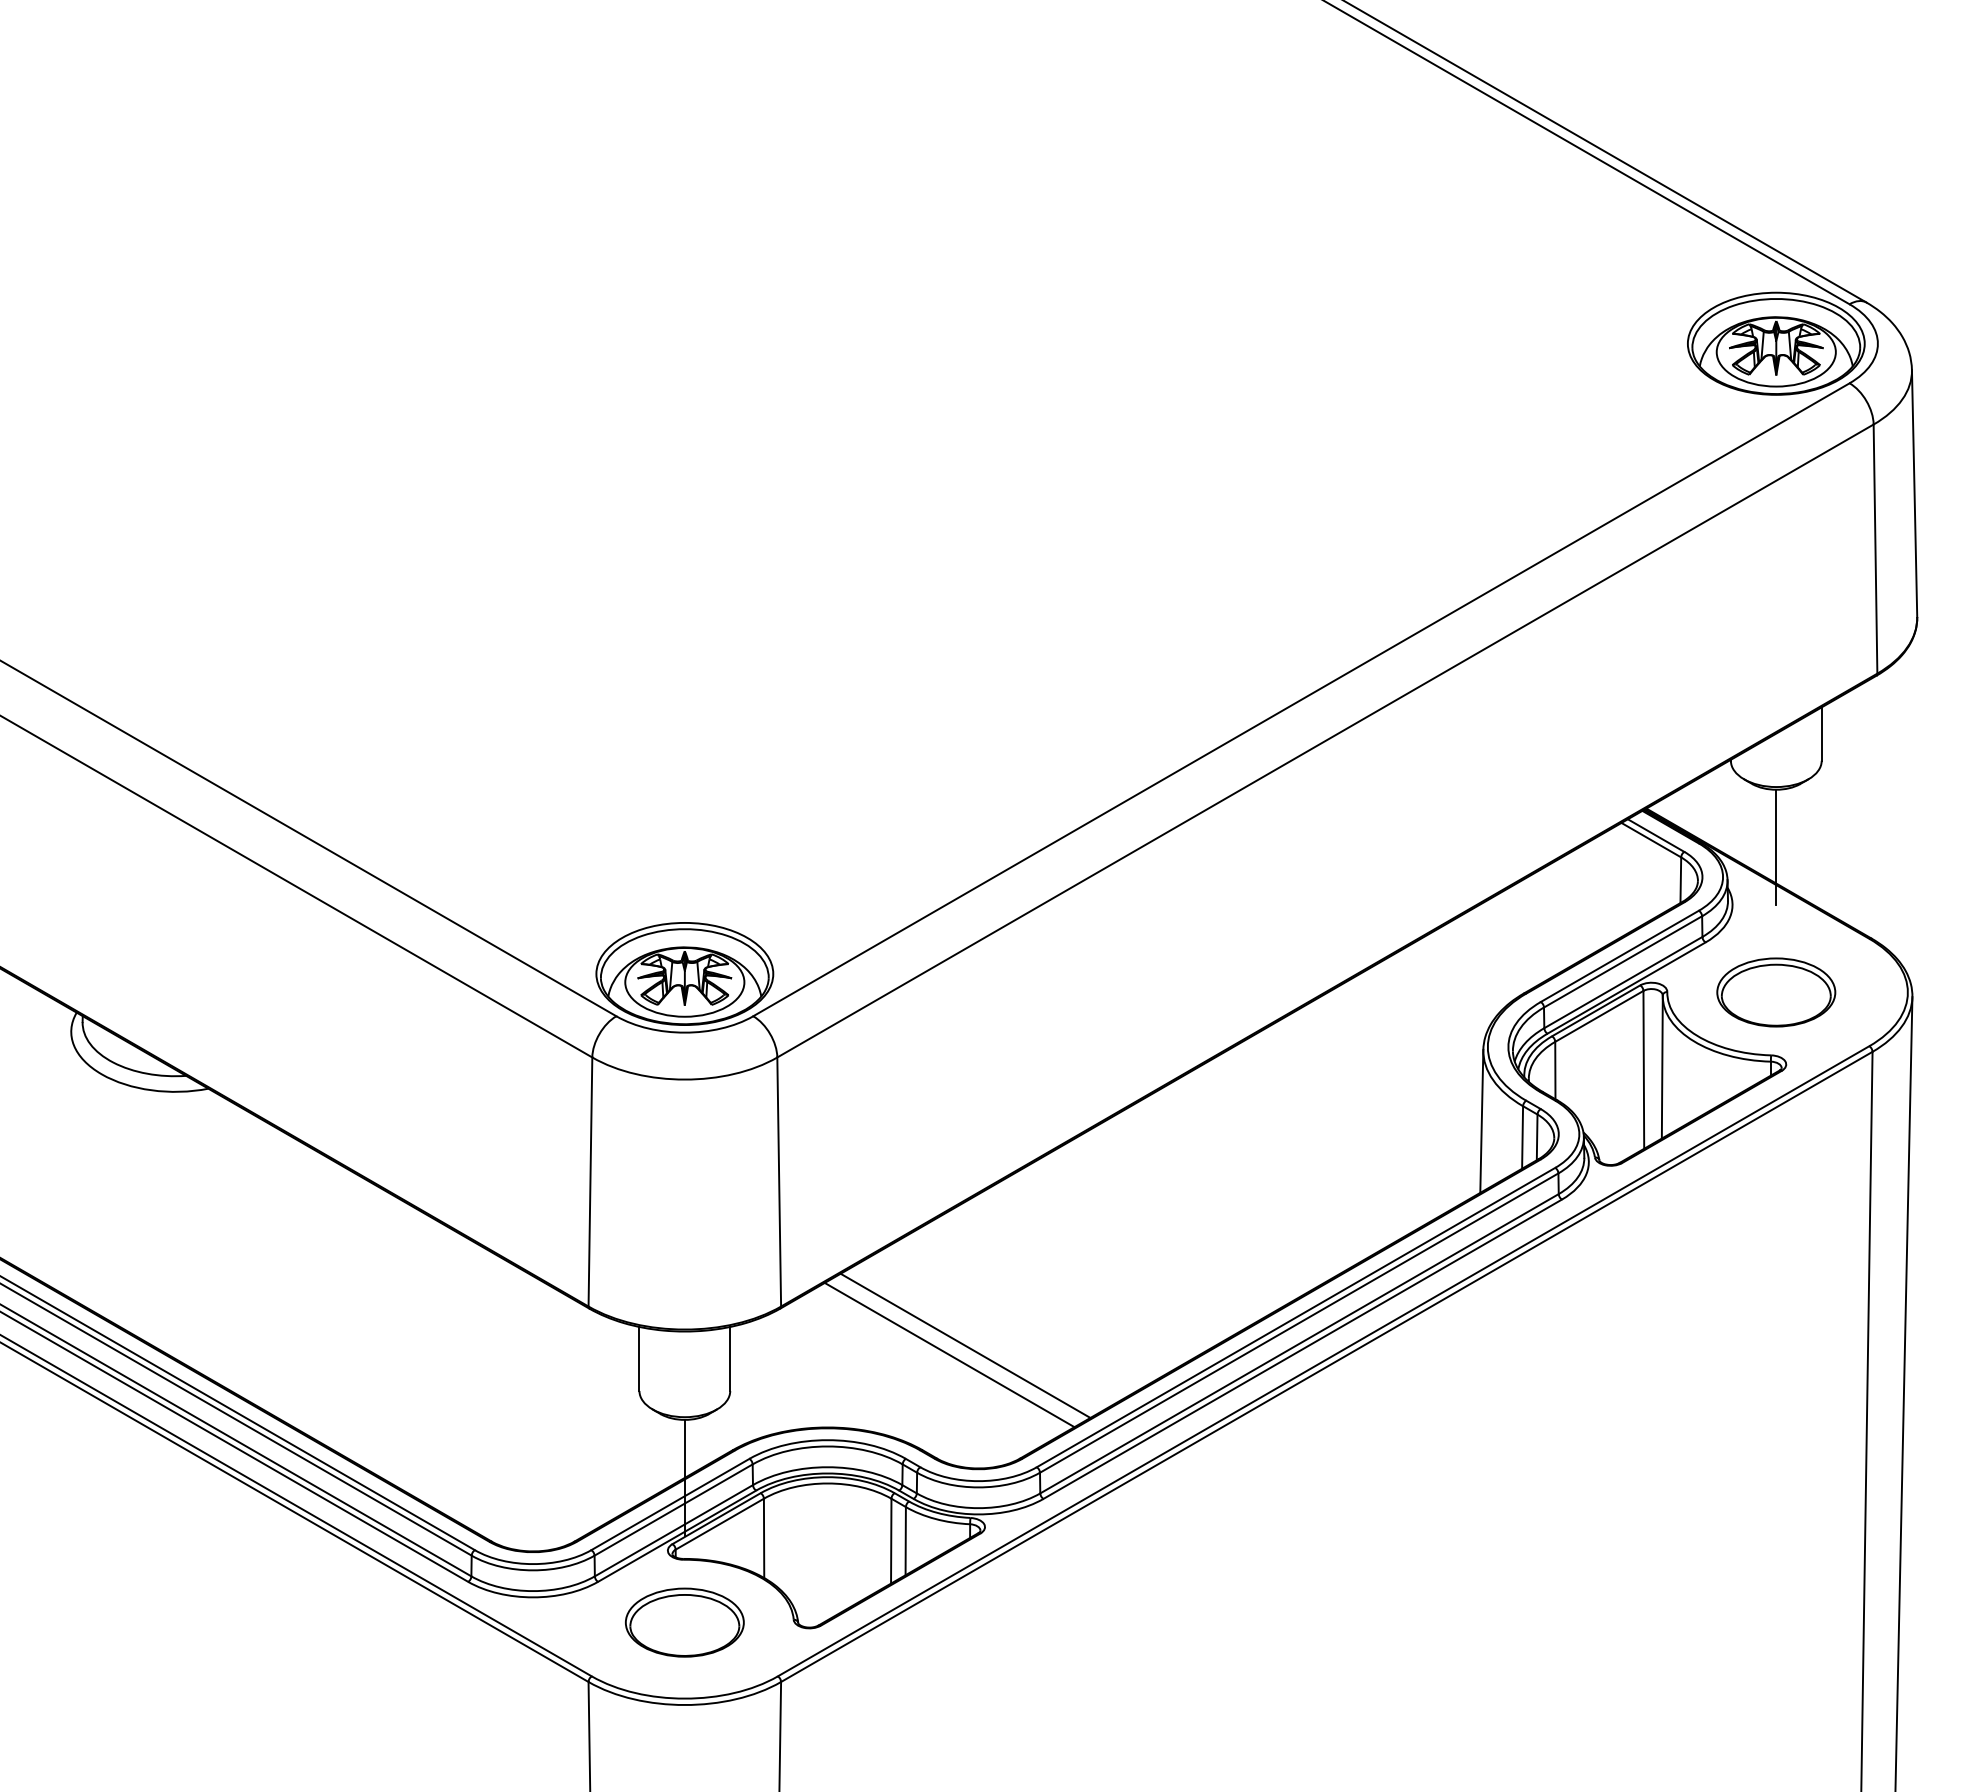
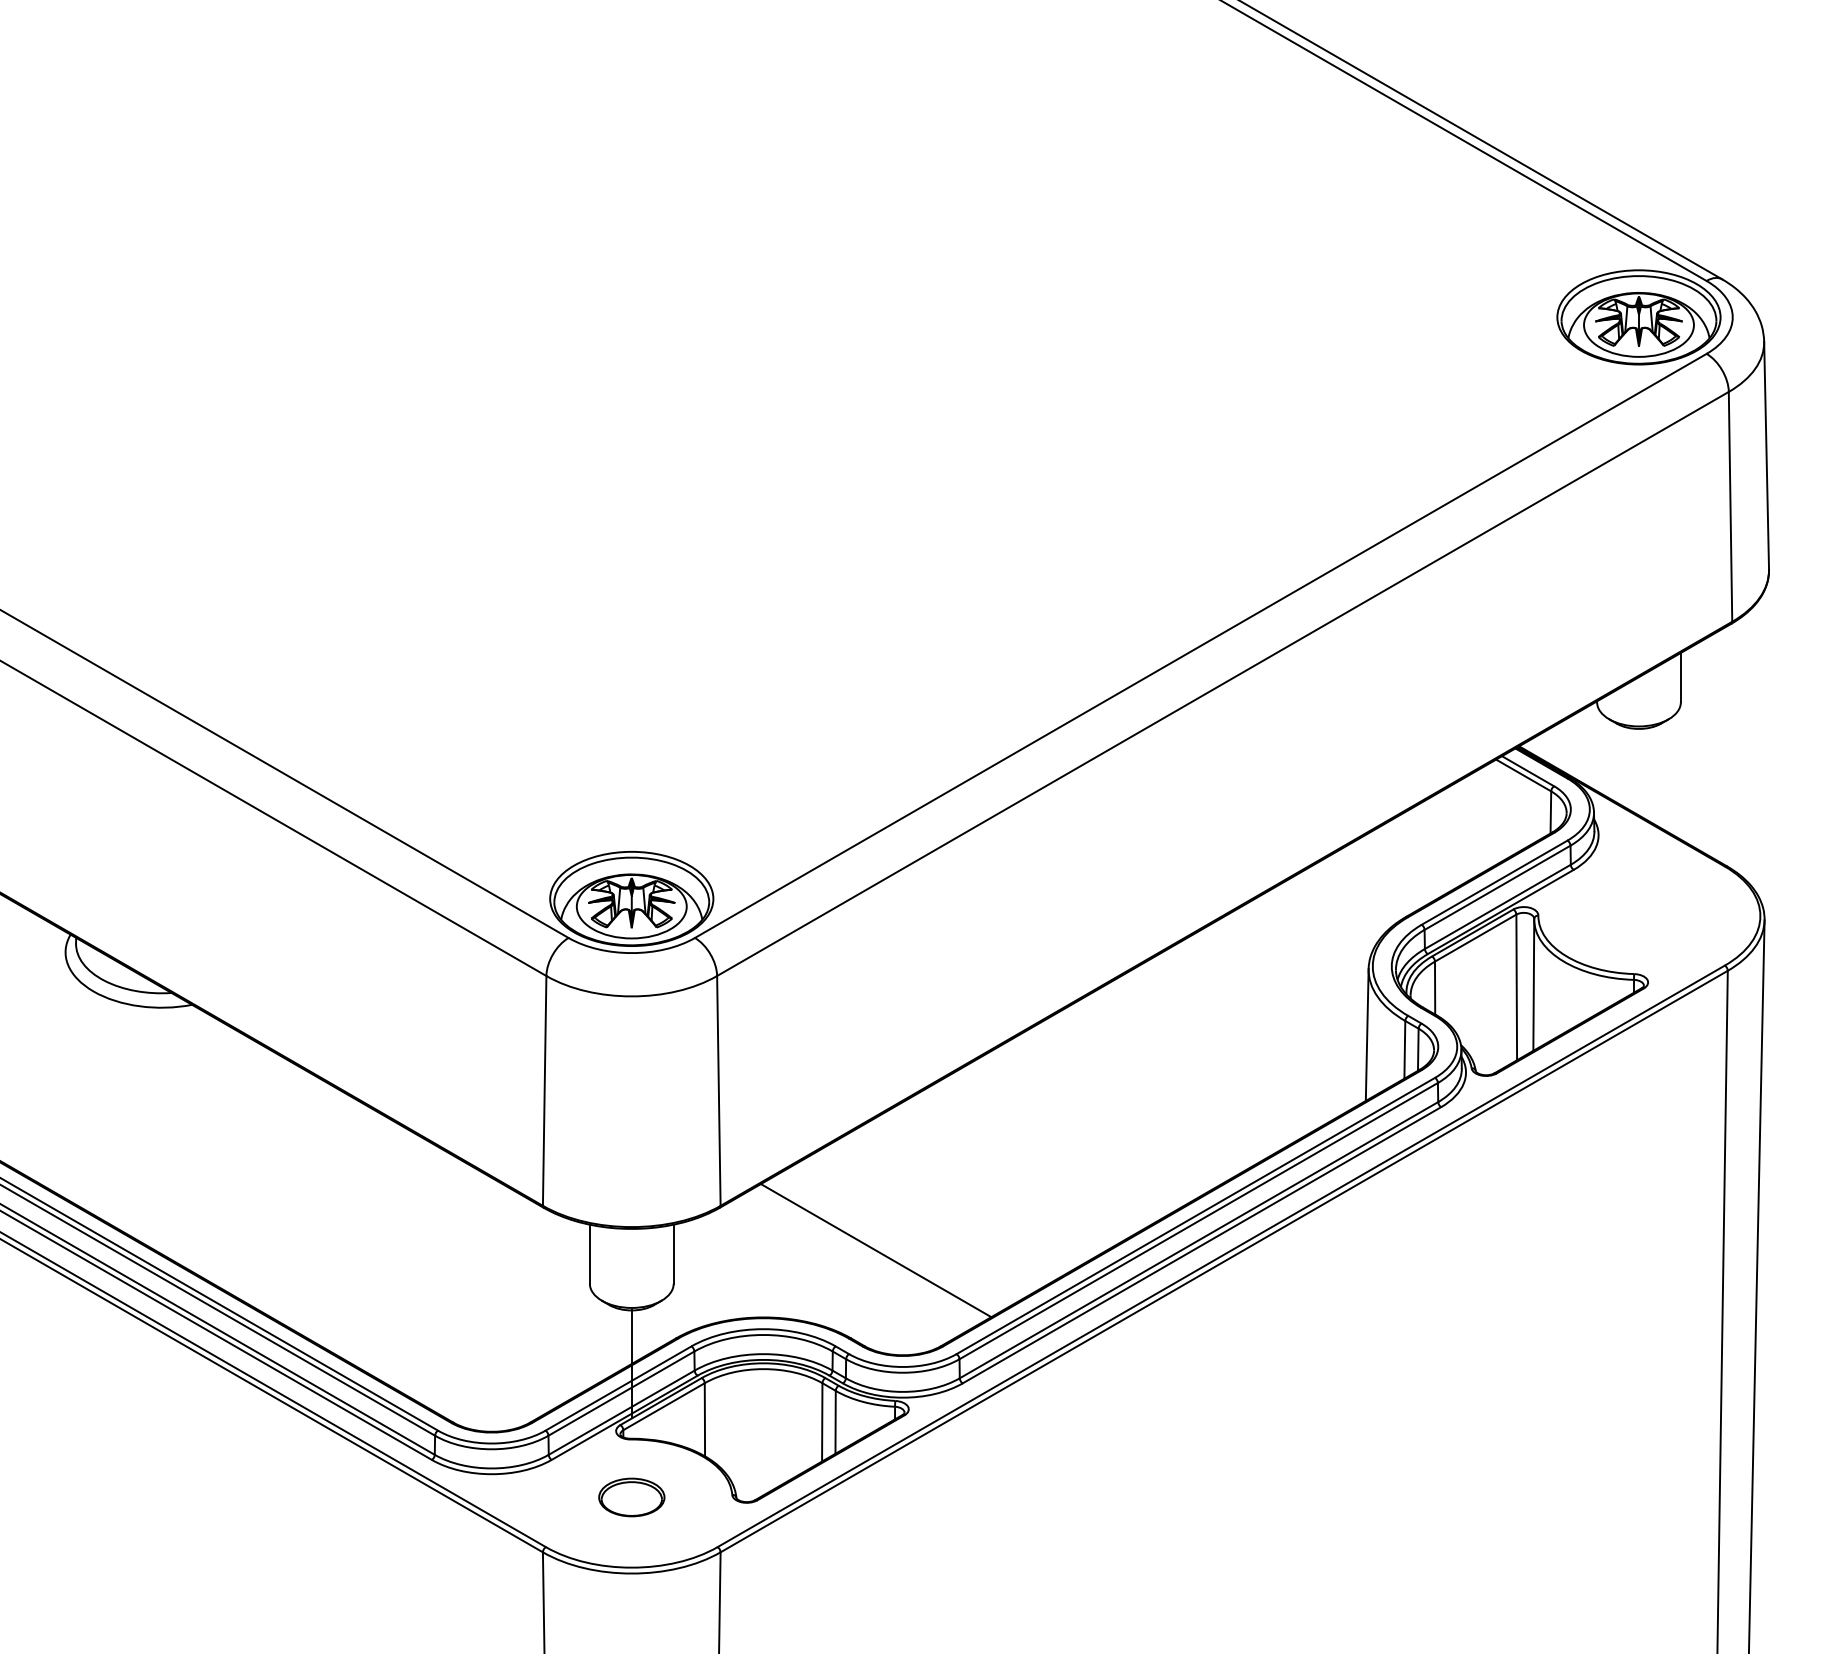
line: (1776, 847) -> (1639, 782), removed
part: (1776, 992) -> (1639, 916), removed
line: (965, 1345) -> (890, 1241), removed
part: (684, 1622) -> (631, 1497), size x0.6

